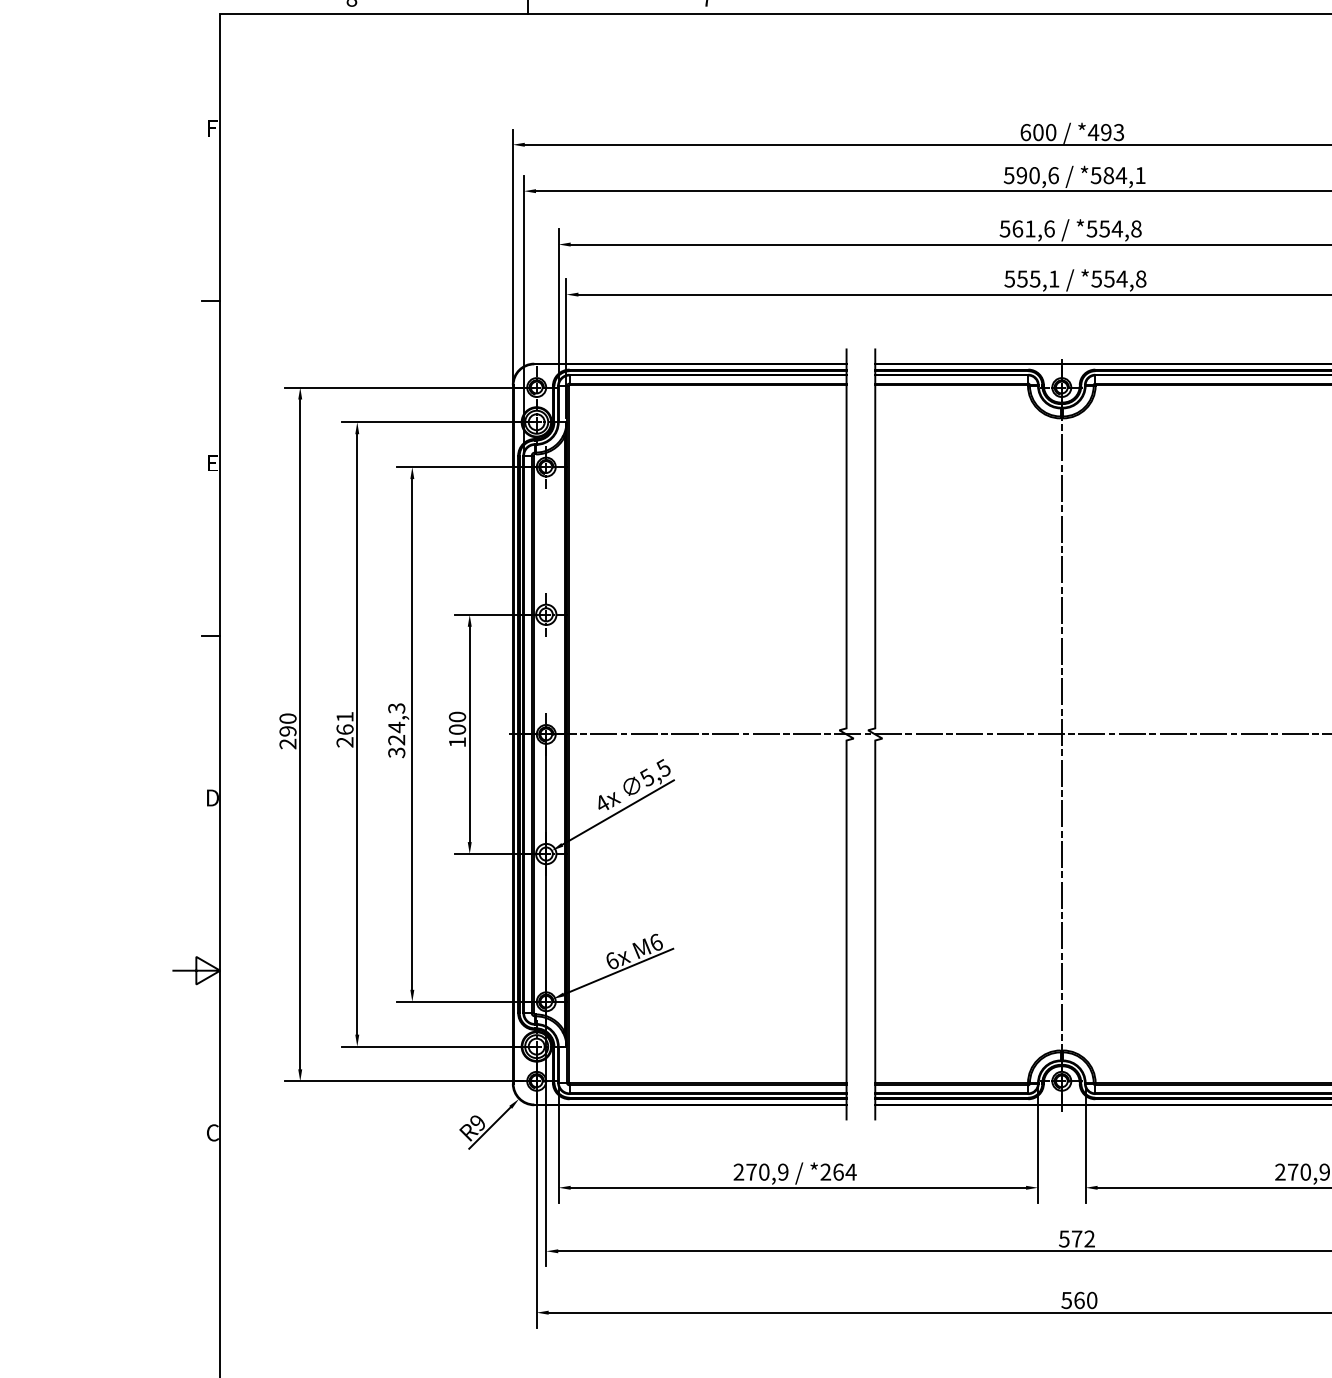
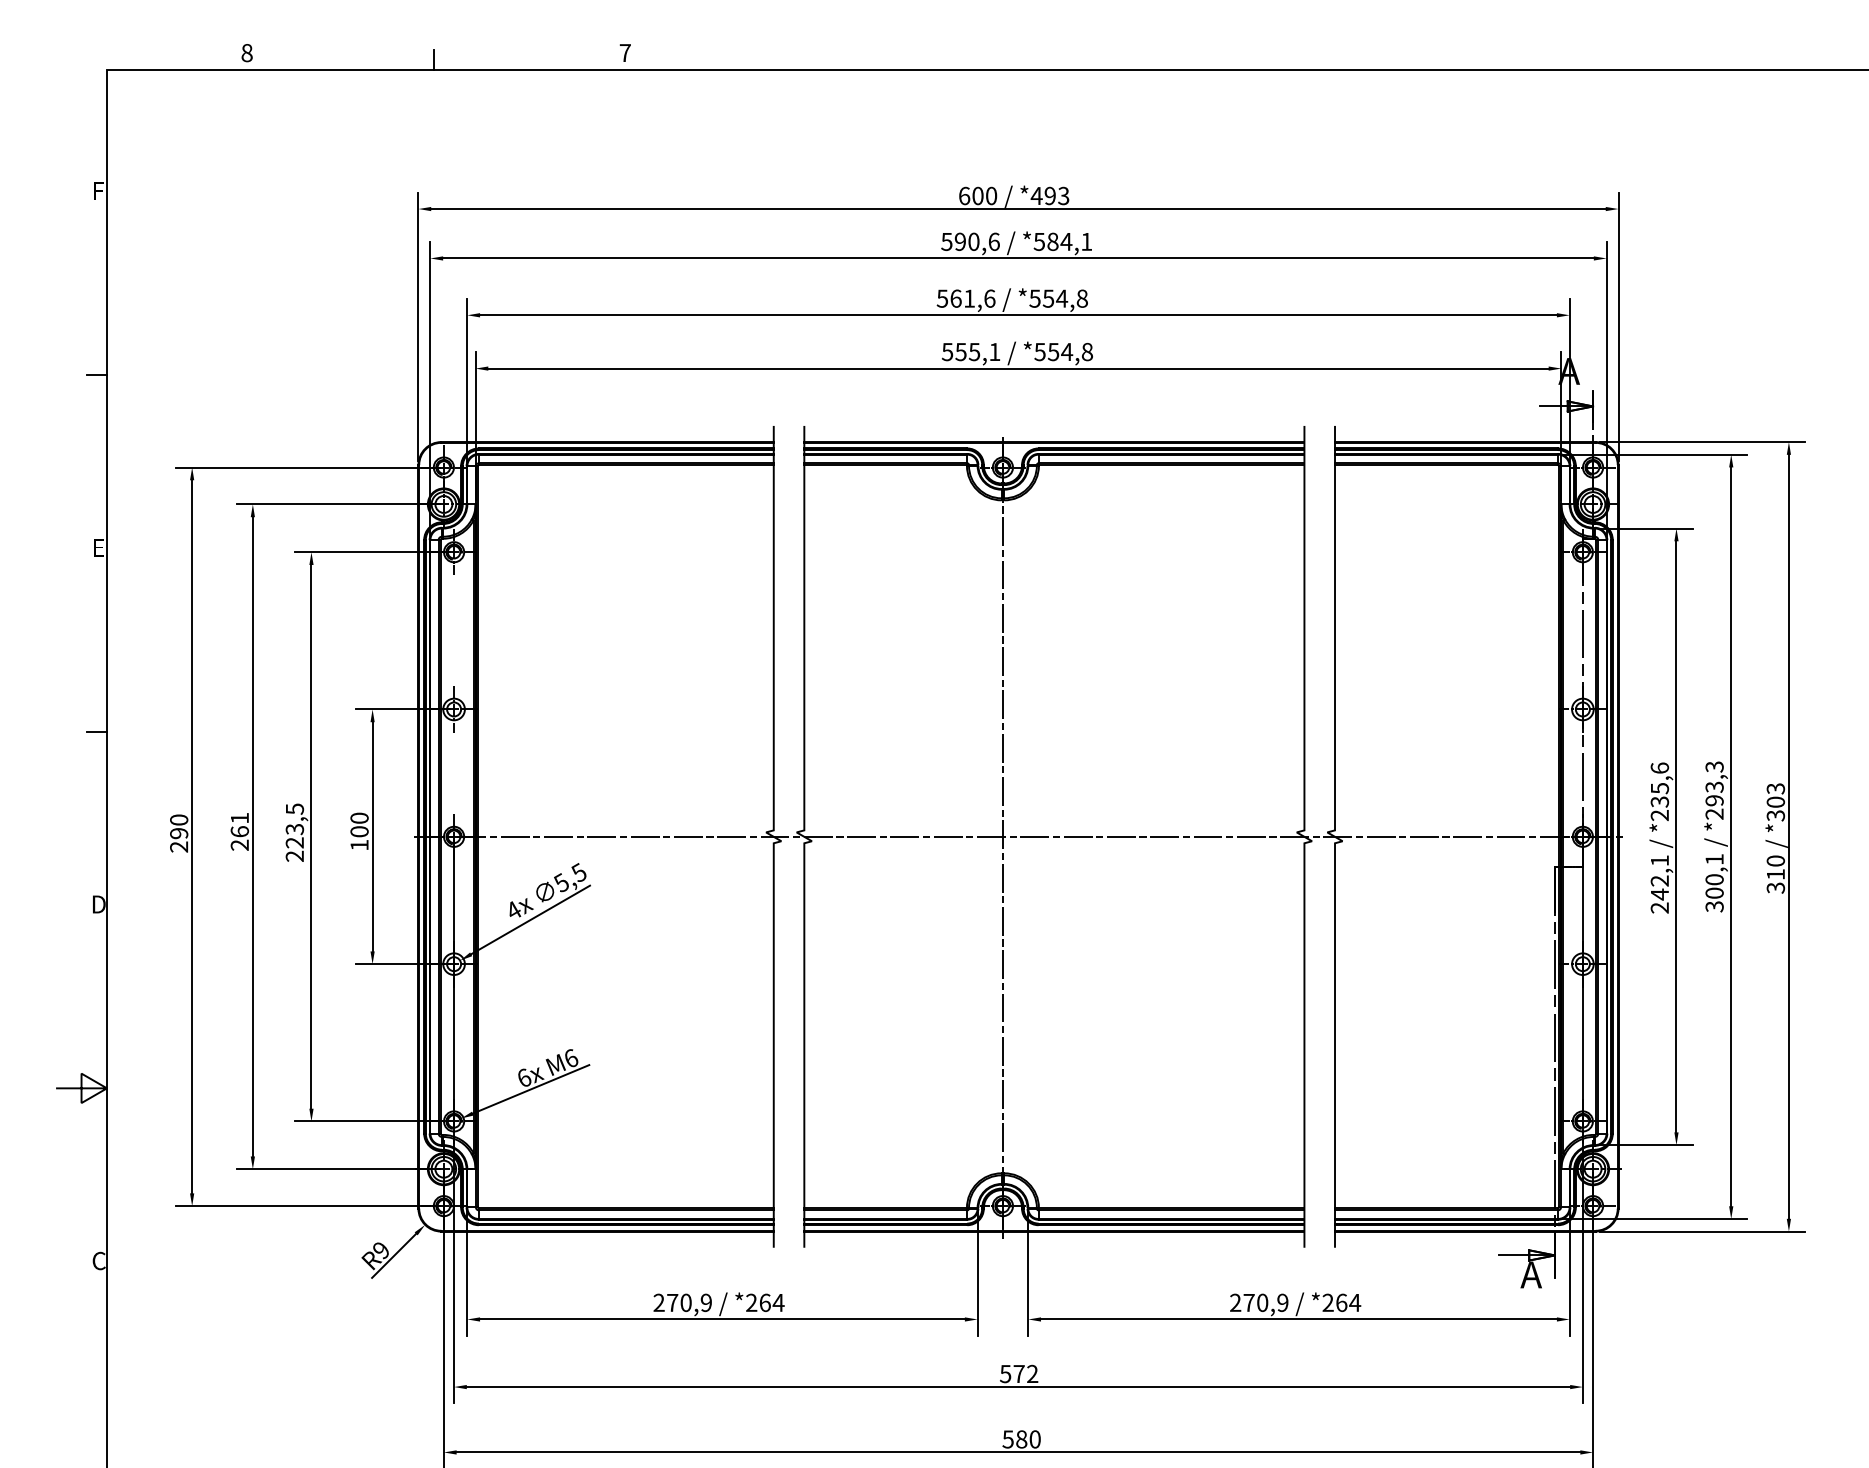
text: (396, 730) -> (294, 832), 324,3 -> 223,5
text: (1079, 1300) -> (1021, 1439), 560 -> 580

